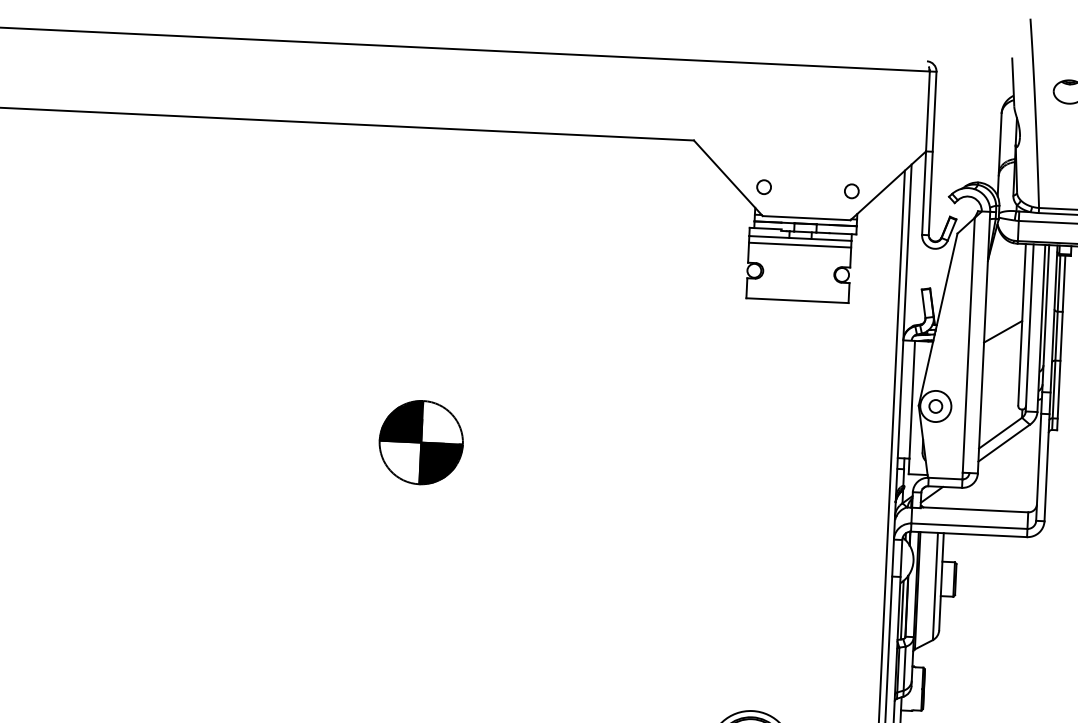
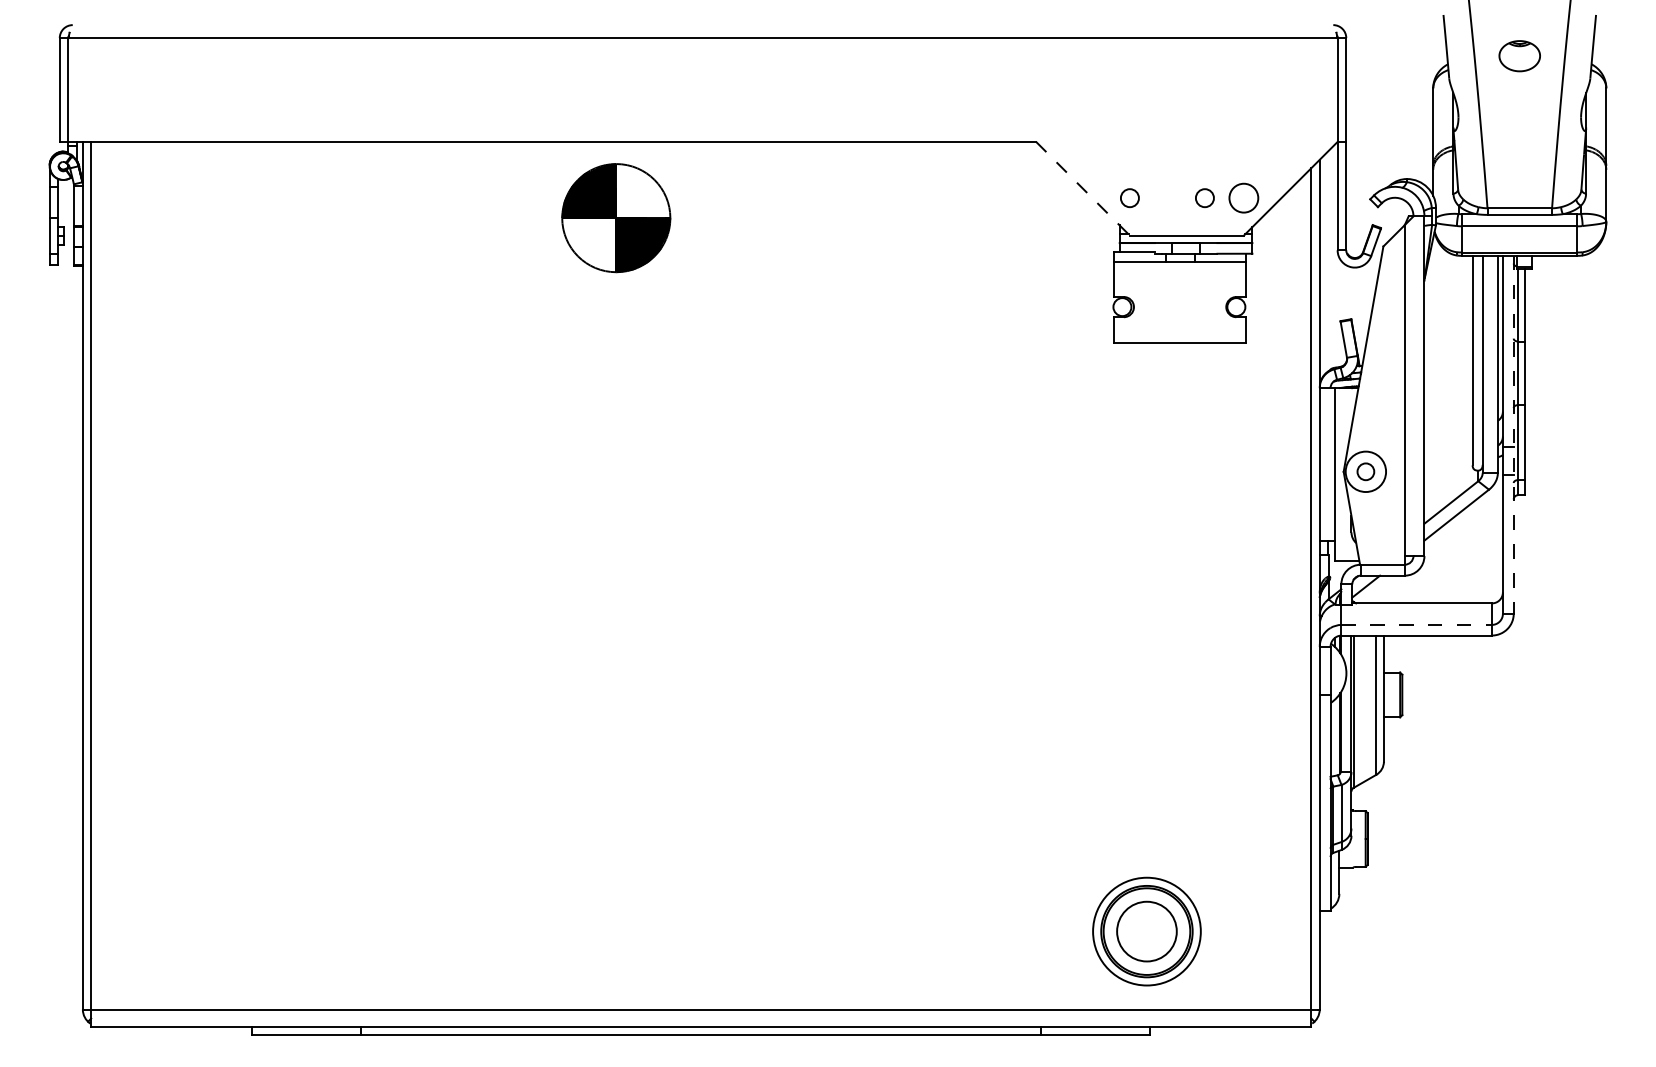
line: (728, 178) -> (1083, 189), solid -> dashed
circle: (821, 190) -> (1204, 198), added
circle: (851, 191) -> (1243, 198), size x1.6
line: (799, 245) -> (1179, 271), removed
line: (1003, 331) -> (1448, 370), removed
line: (1050, 383) -> (1513, 435), solid -> dashed
part: (421, 442) -> (616, 218), moved
line: (970, 525) -> (1417, 624), solid -> dashed
line: (902, 609) -> (1334, 737), removed

